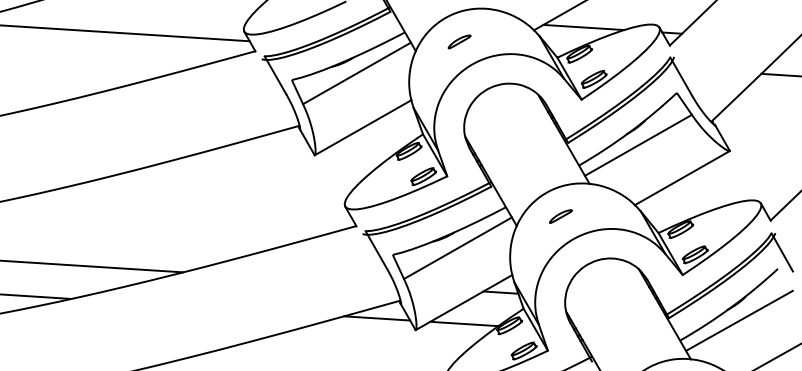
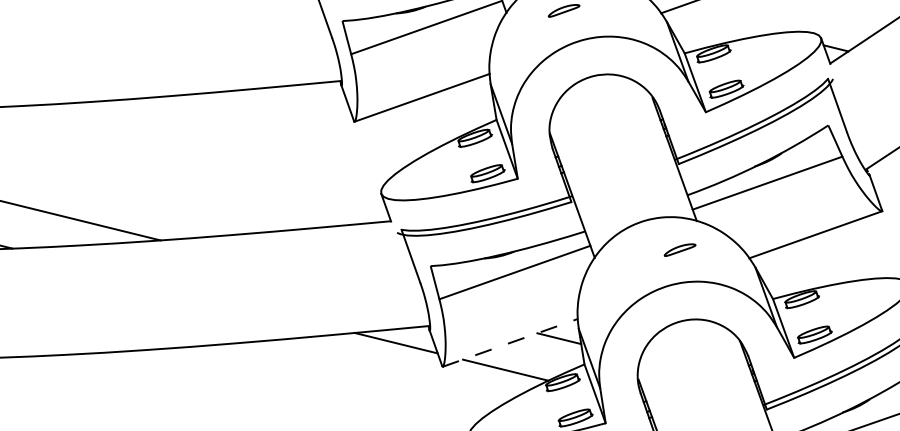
line: (583, 27) -> (724, 20), removed
part: (560, 216) -> (679, 250), moved
line: (464, 302) -> (510, 342), solid -> dashed

